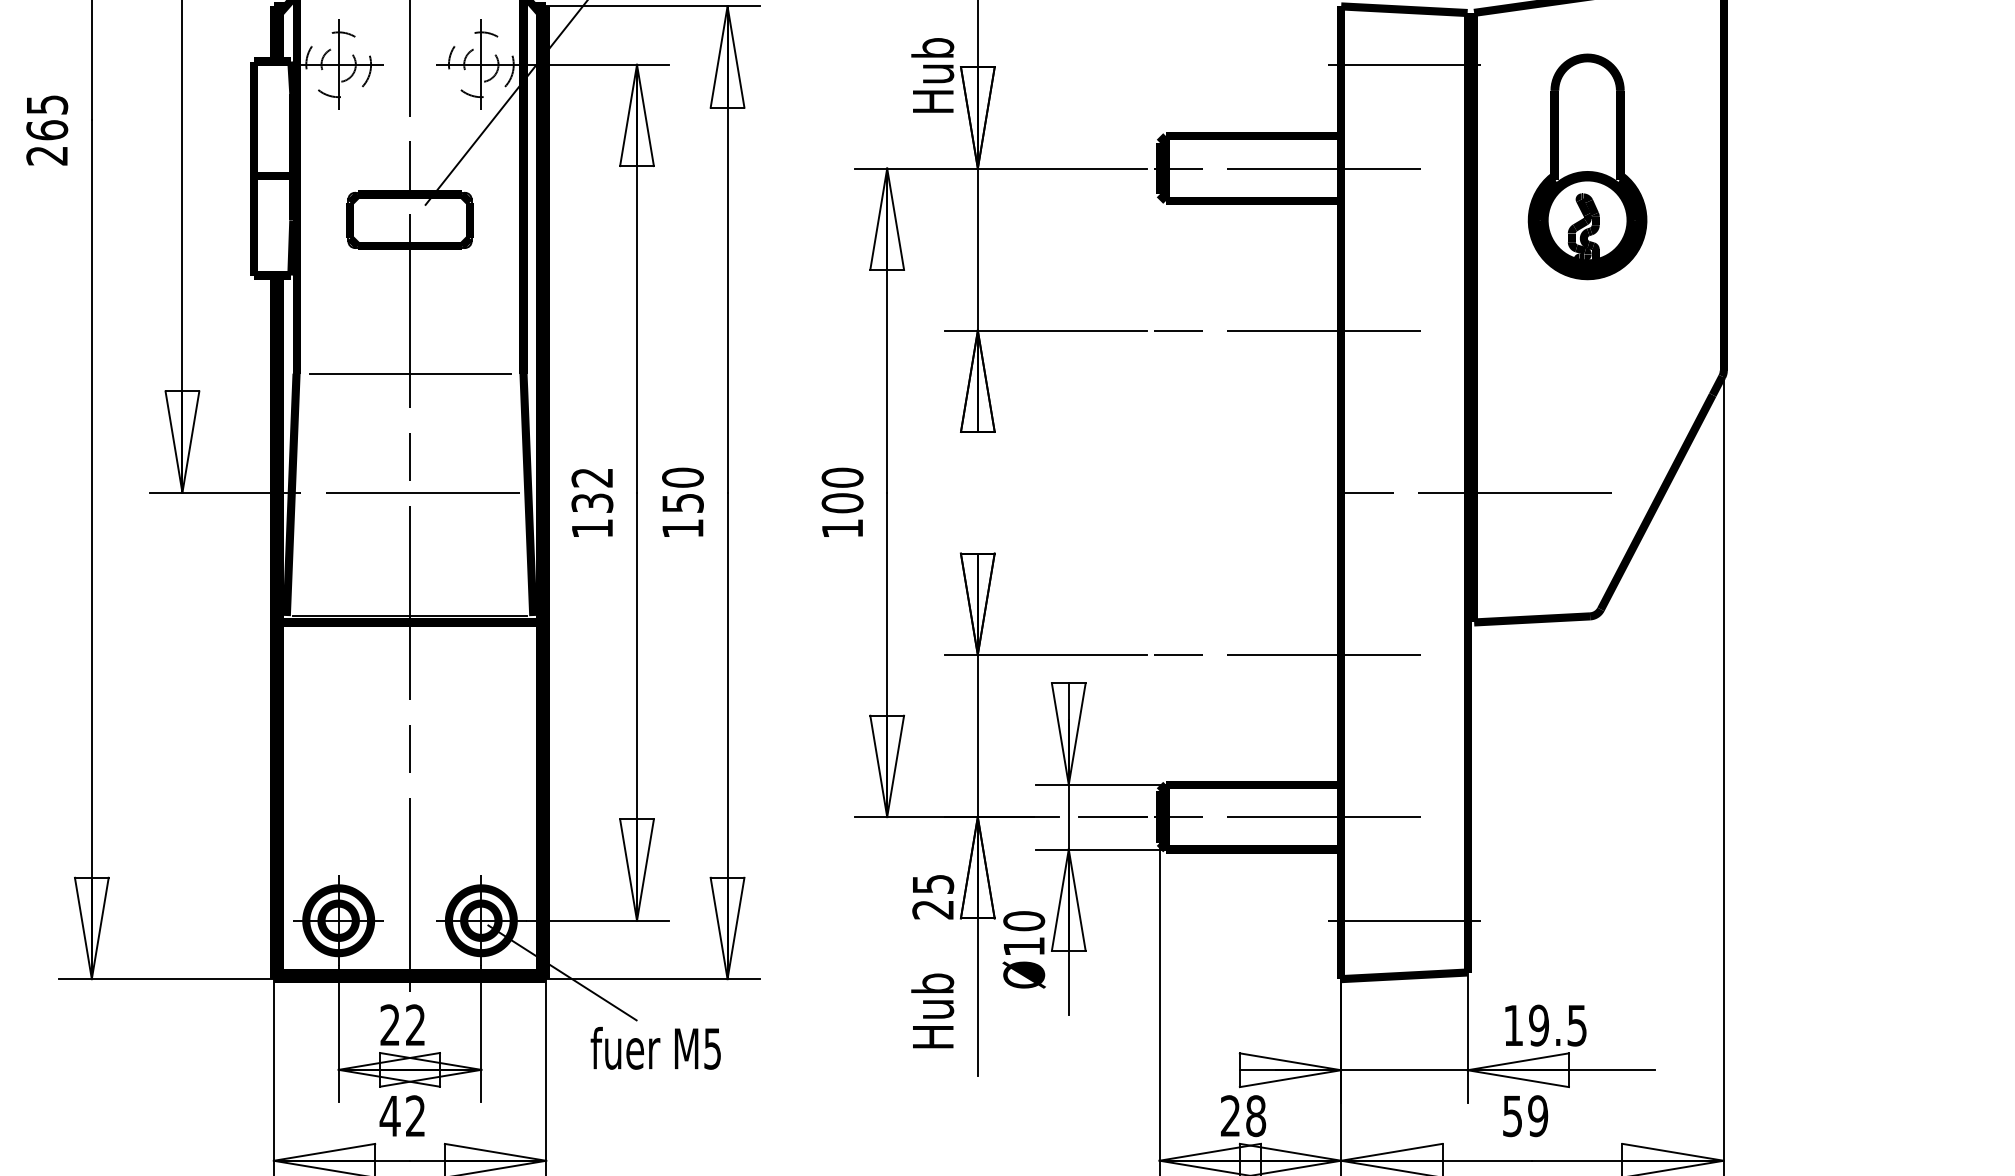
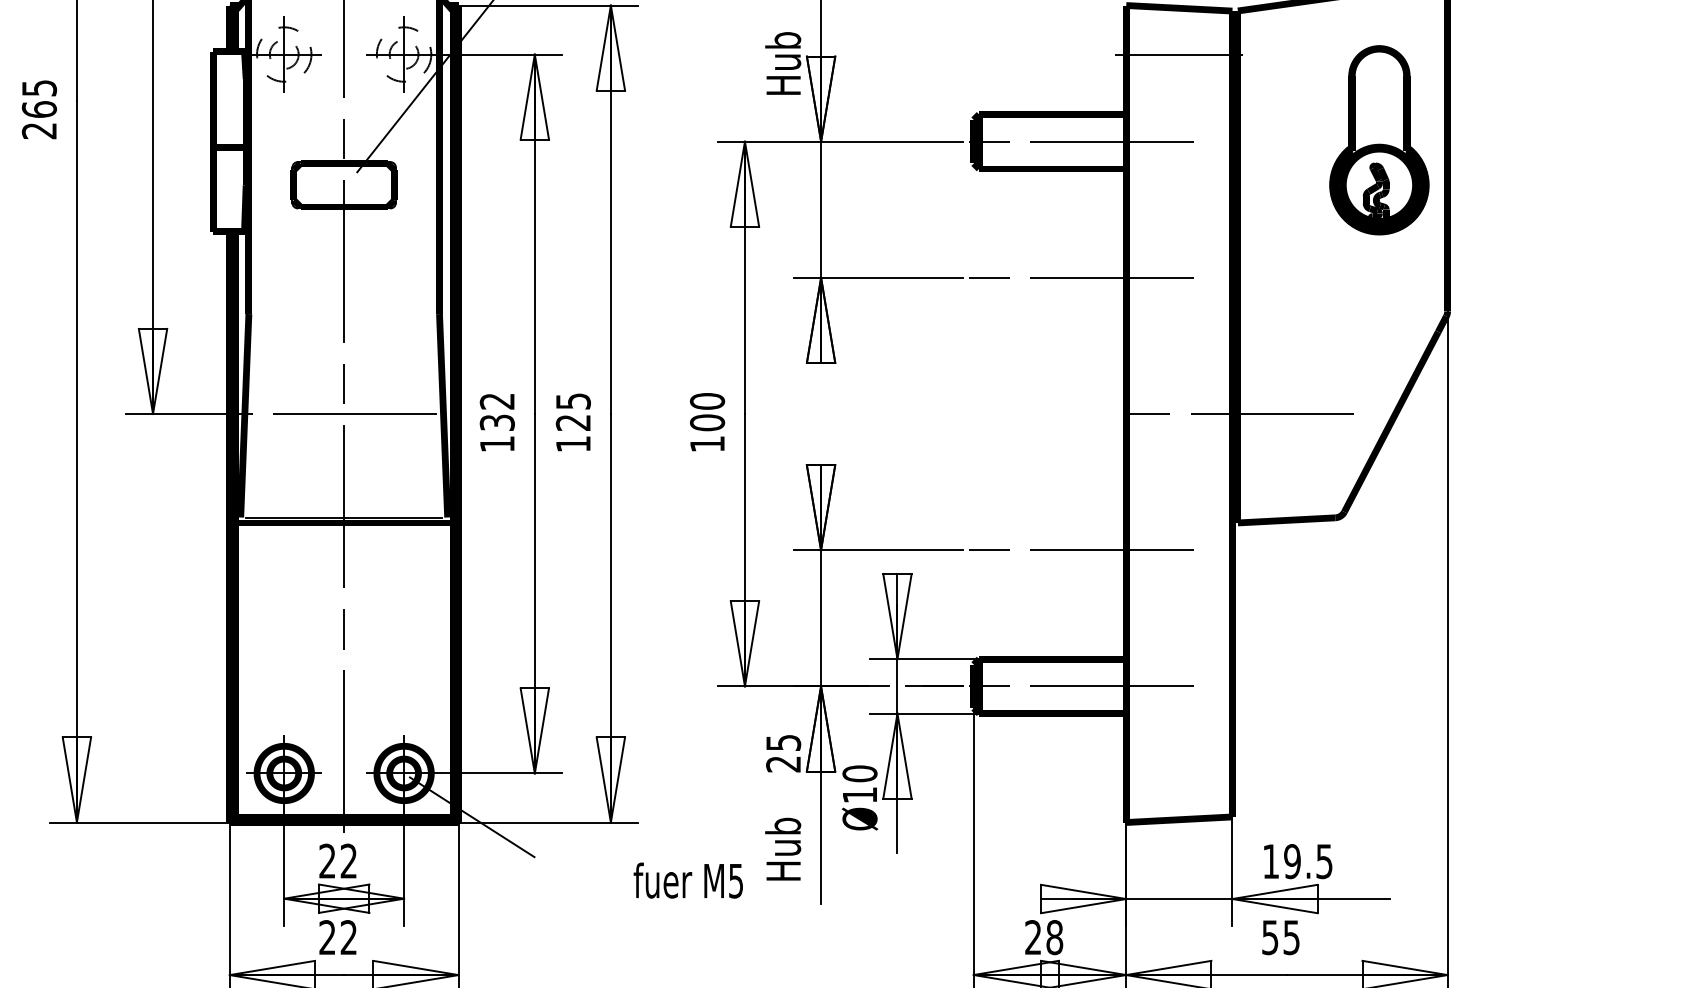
part: (1587, 166) -> (1379, 139), moved
line: (409, 373) -> (343, 313), removed
text: (682, 489) -> (573, 411), 150 -> 125
line: (1404, 920) -> (1179, 773), removed
text: (655, 1048) -> (688, 880), moved
text: (389, 1115) -> (326, 937), 42 -> 22
text: (1538, 1115) -> (1291, 937), 59 -> 55

